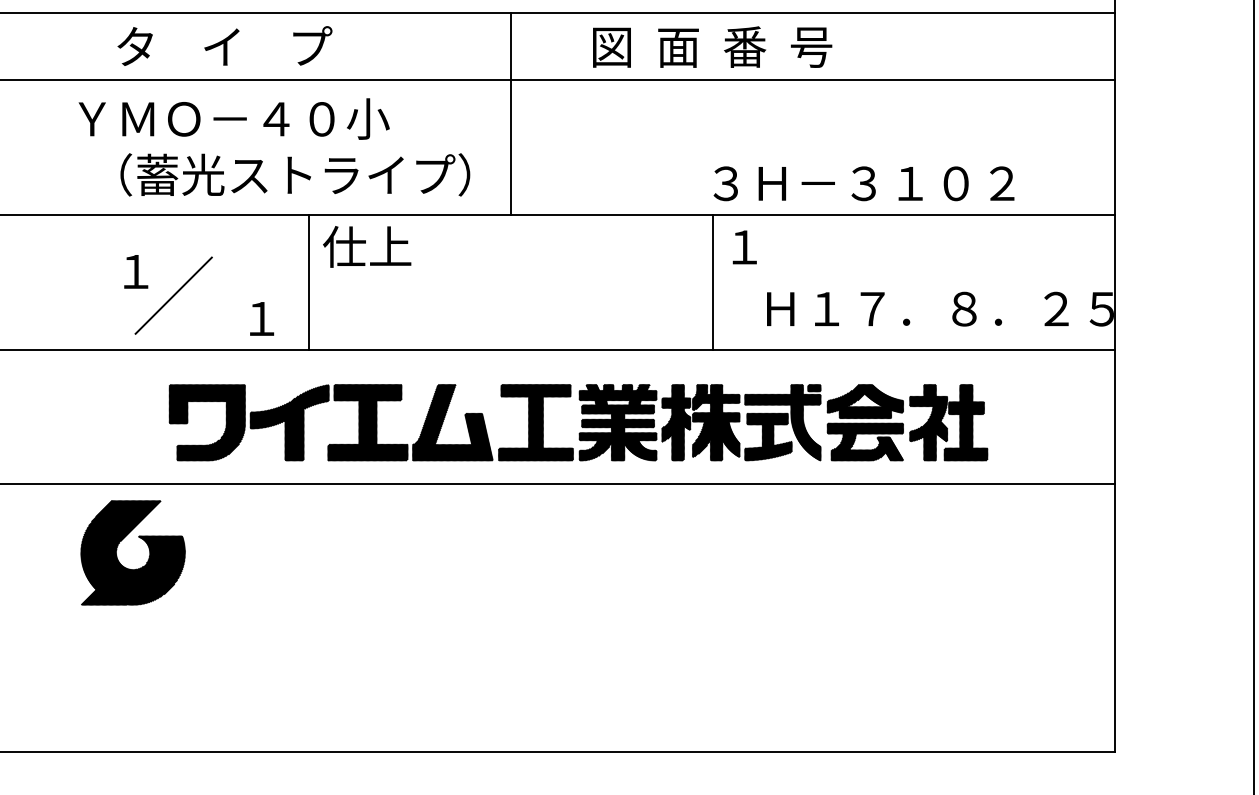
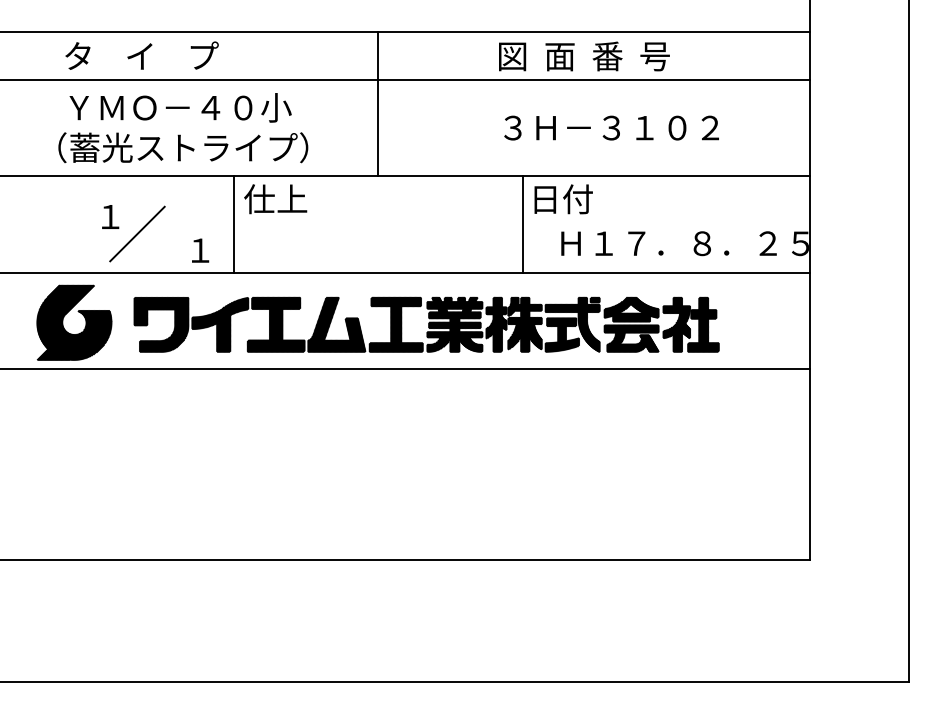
text: (224, 45) -> (141, 55), moved
text: (712, 47) -> (584, 56), moved
text: (295, 174) -> (183, 147), moved
text: (863, 182) -> (611, 127), moved
text: (770, 247) -> (563, 199), １ -> 日付
part: (143, 541) -> (81, 314), moved

